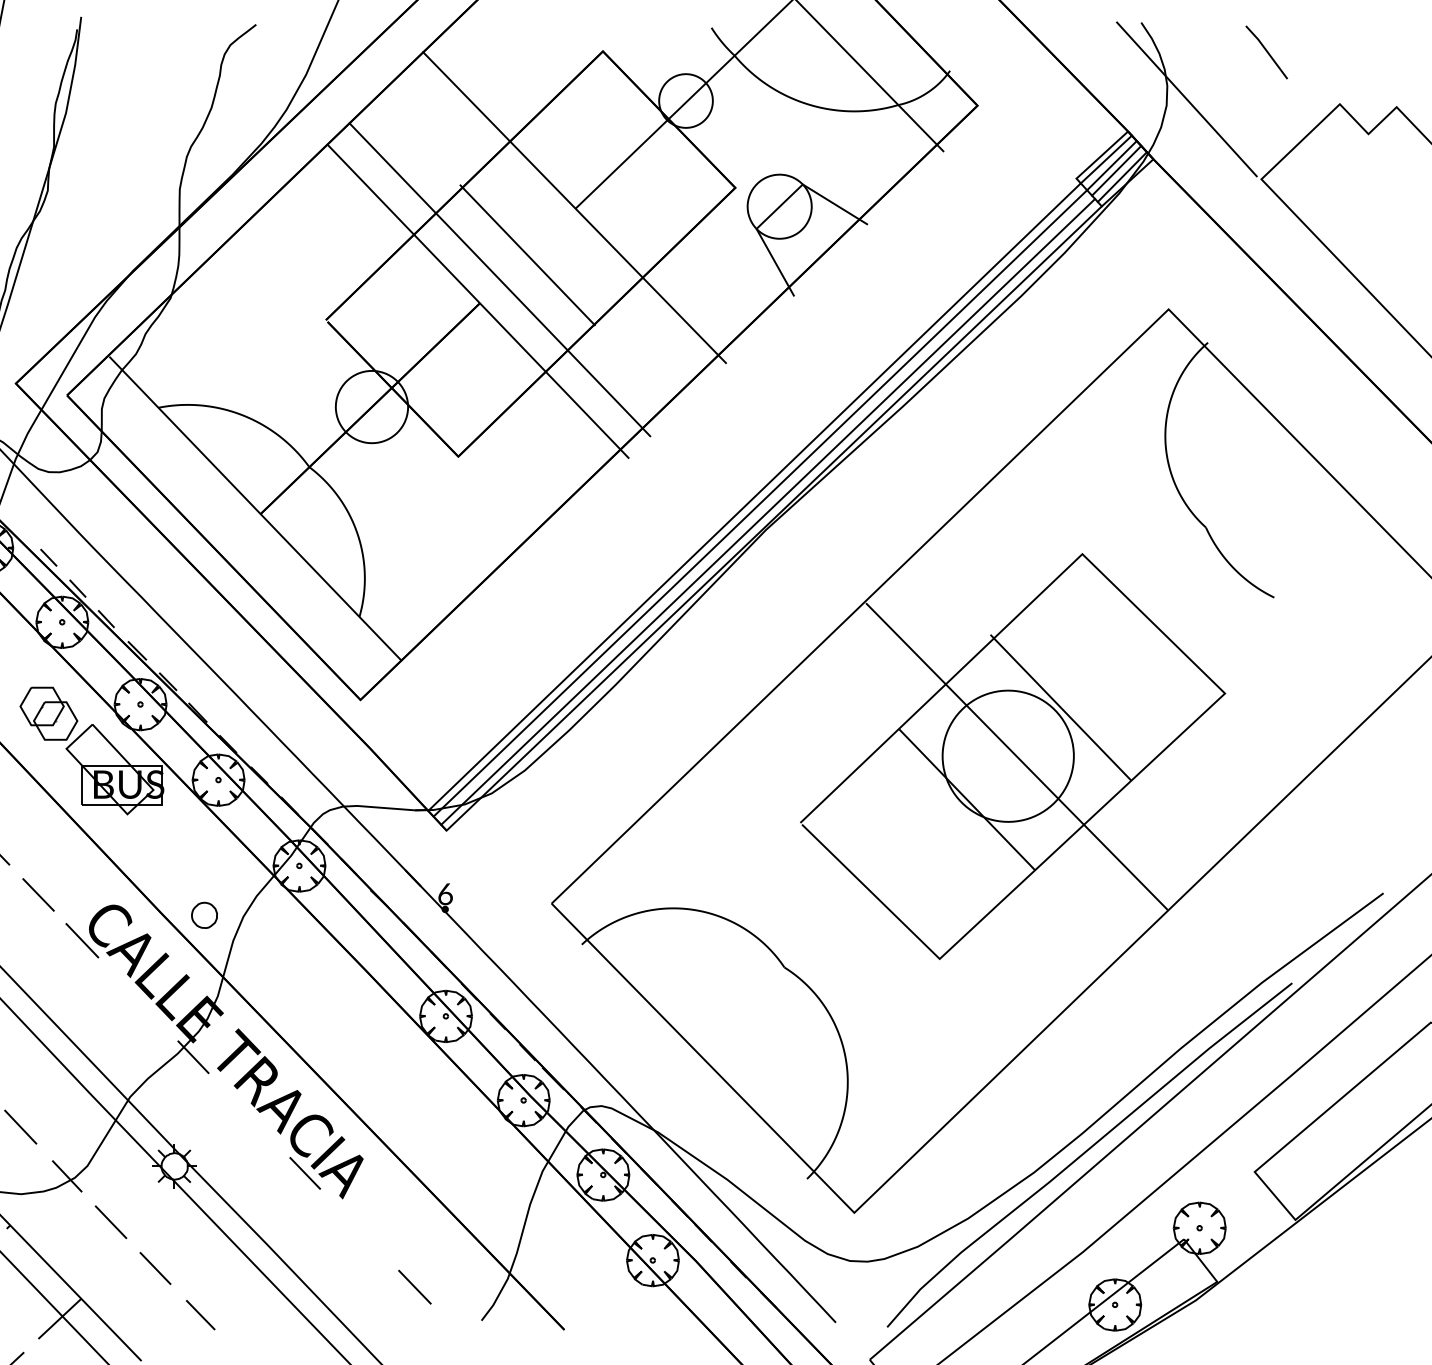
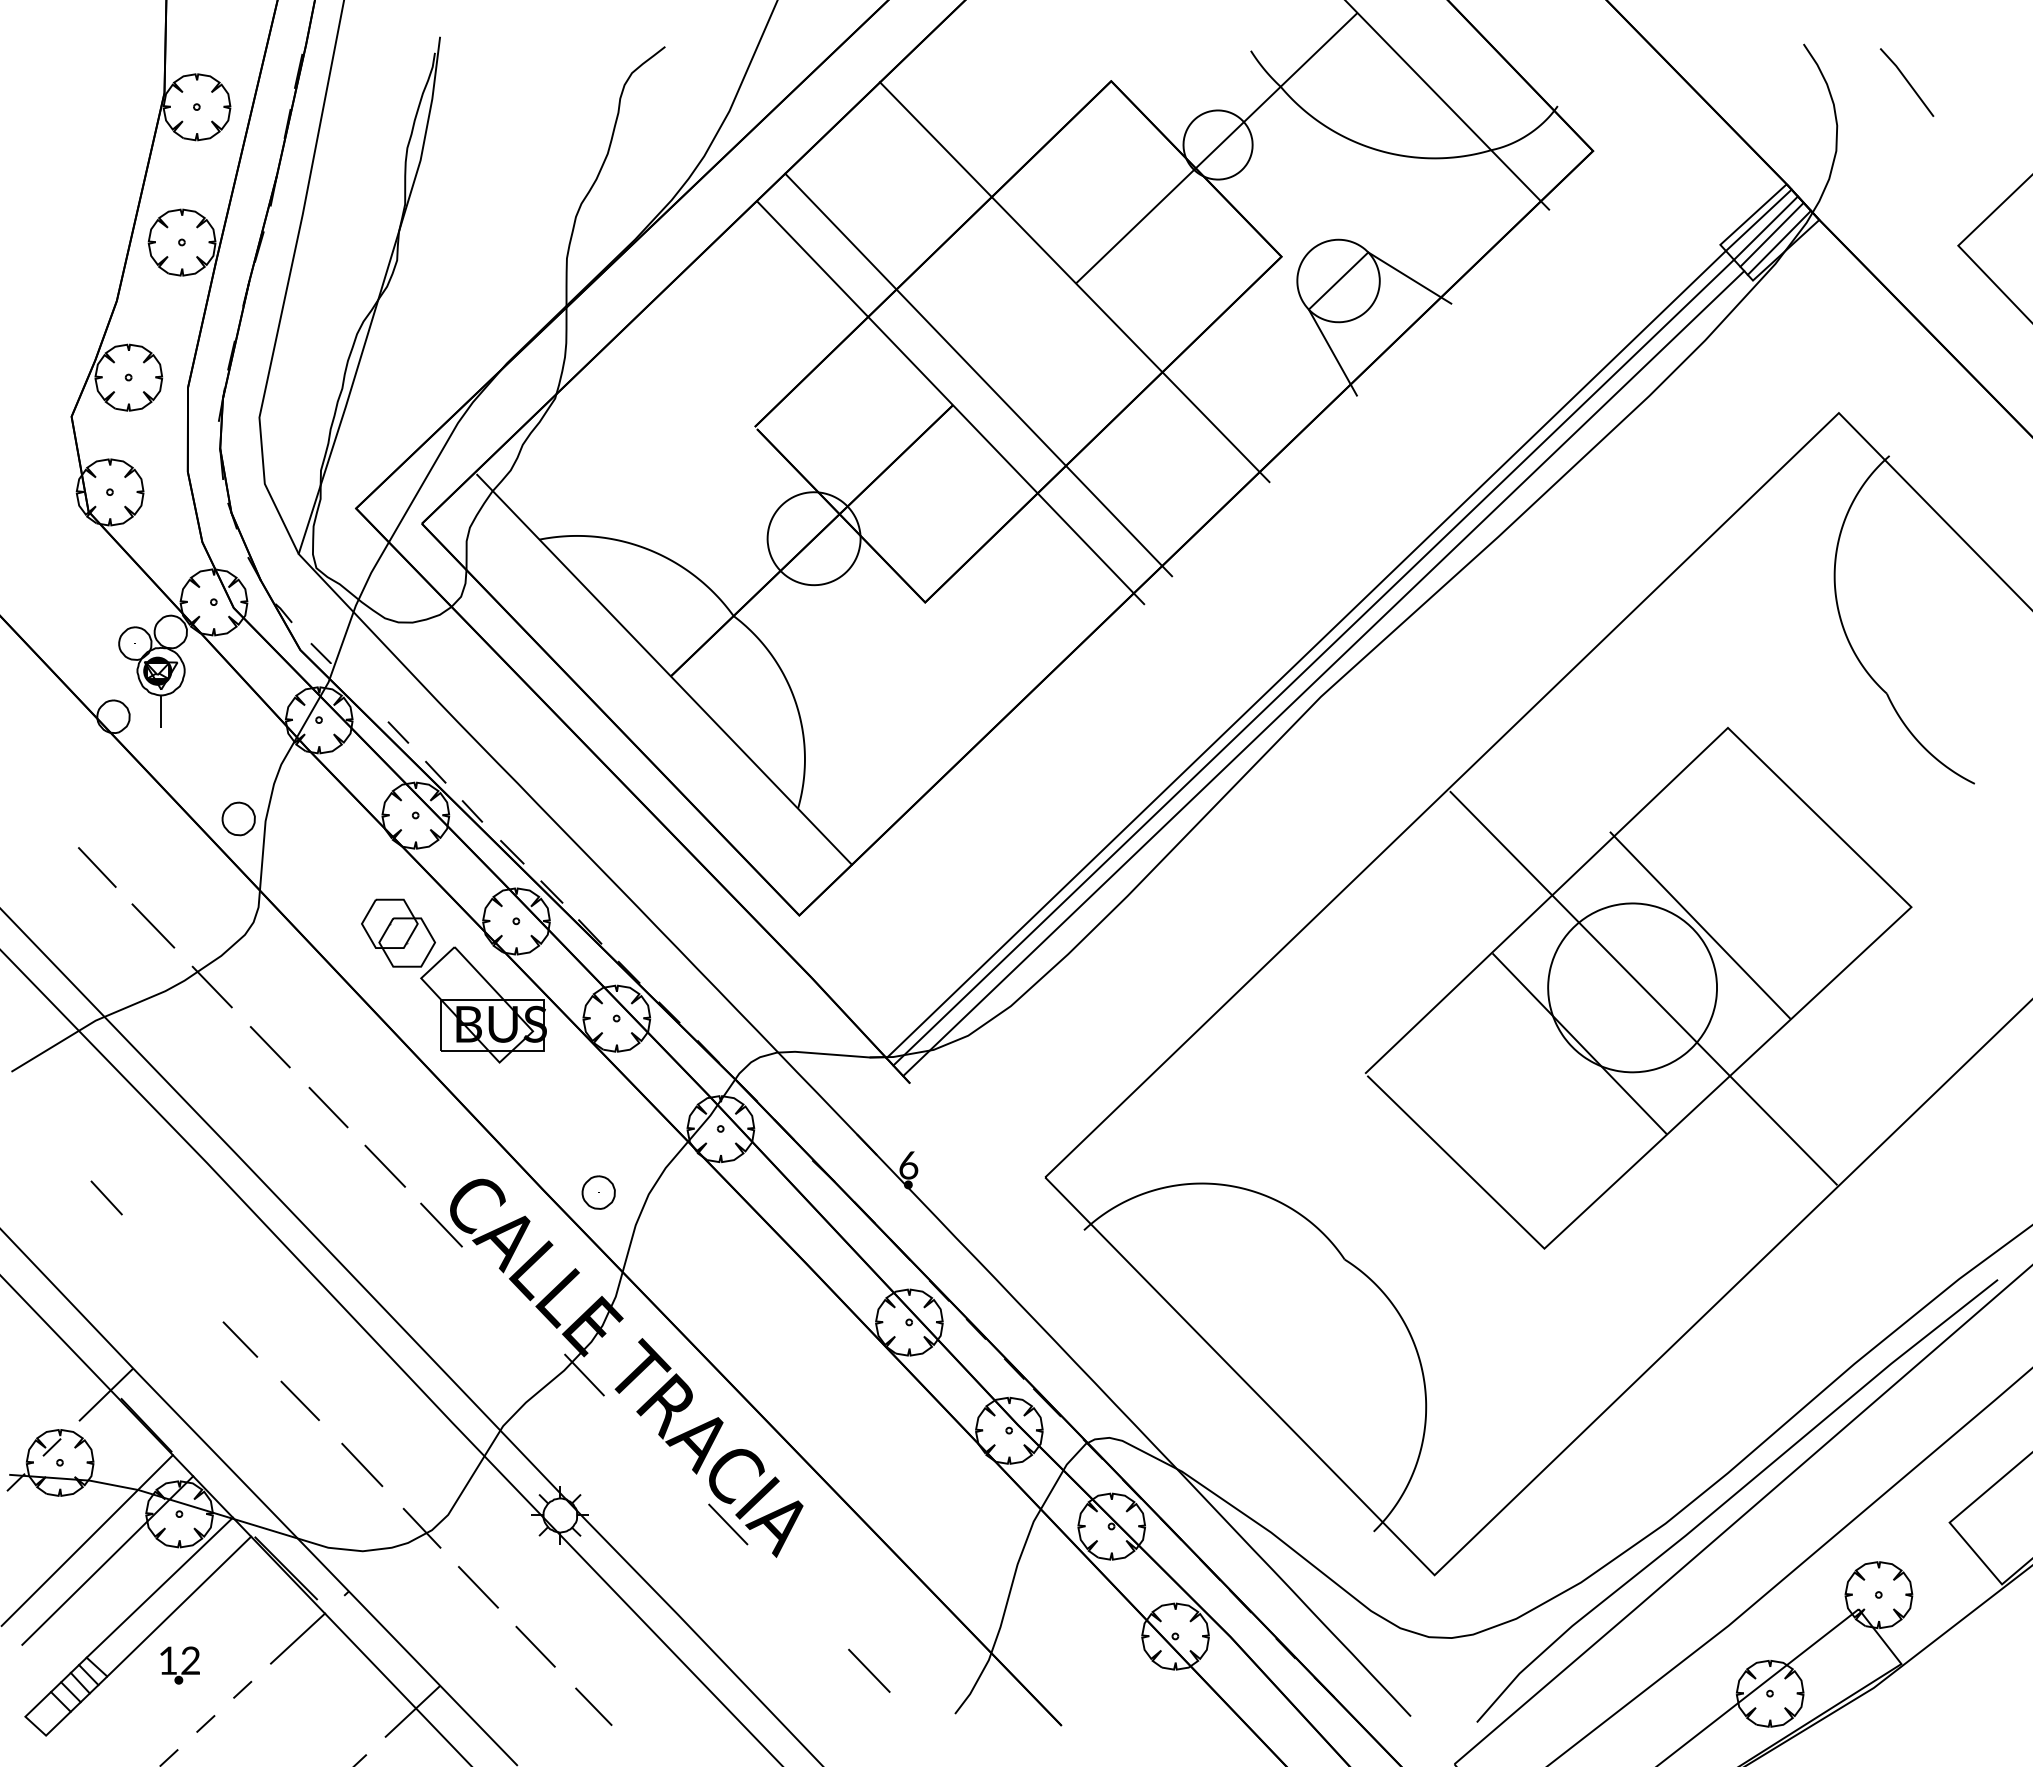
line: (1266, 51) -> (1906, 81), moved
line: (1186, 99) -> (1862, 142), removed
line: (527, 255) -> (1014, 343), removed
line: (774, 518) -> (1331, 681), removed

